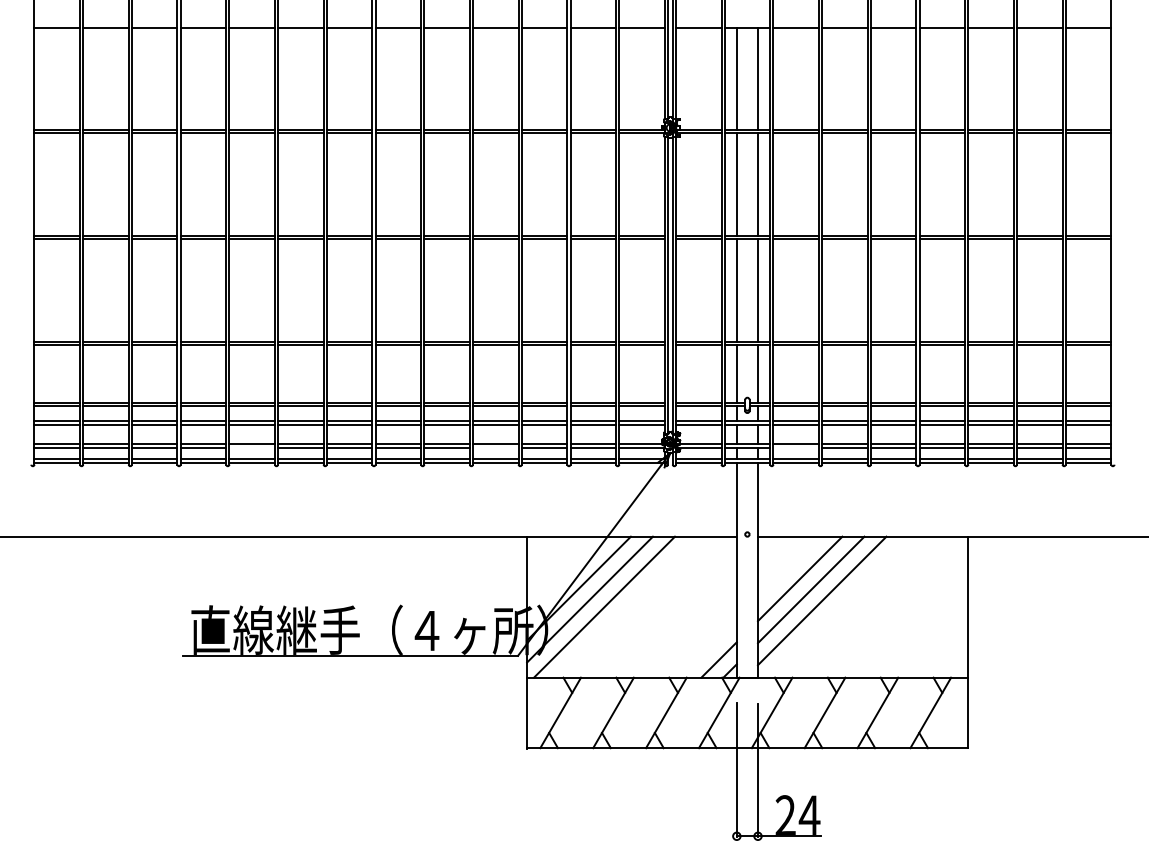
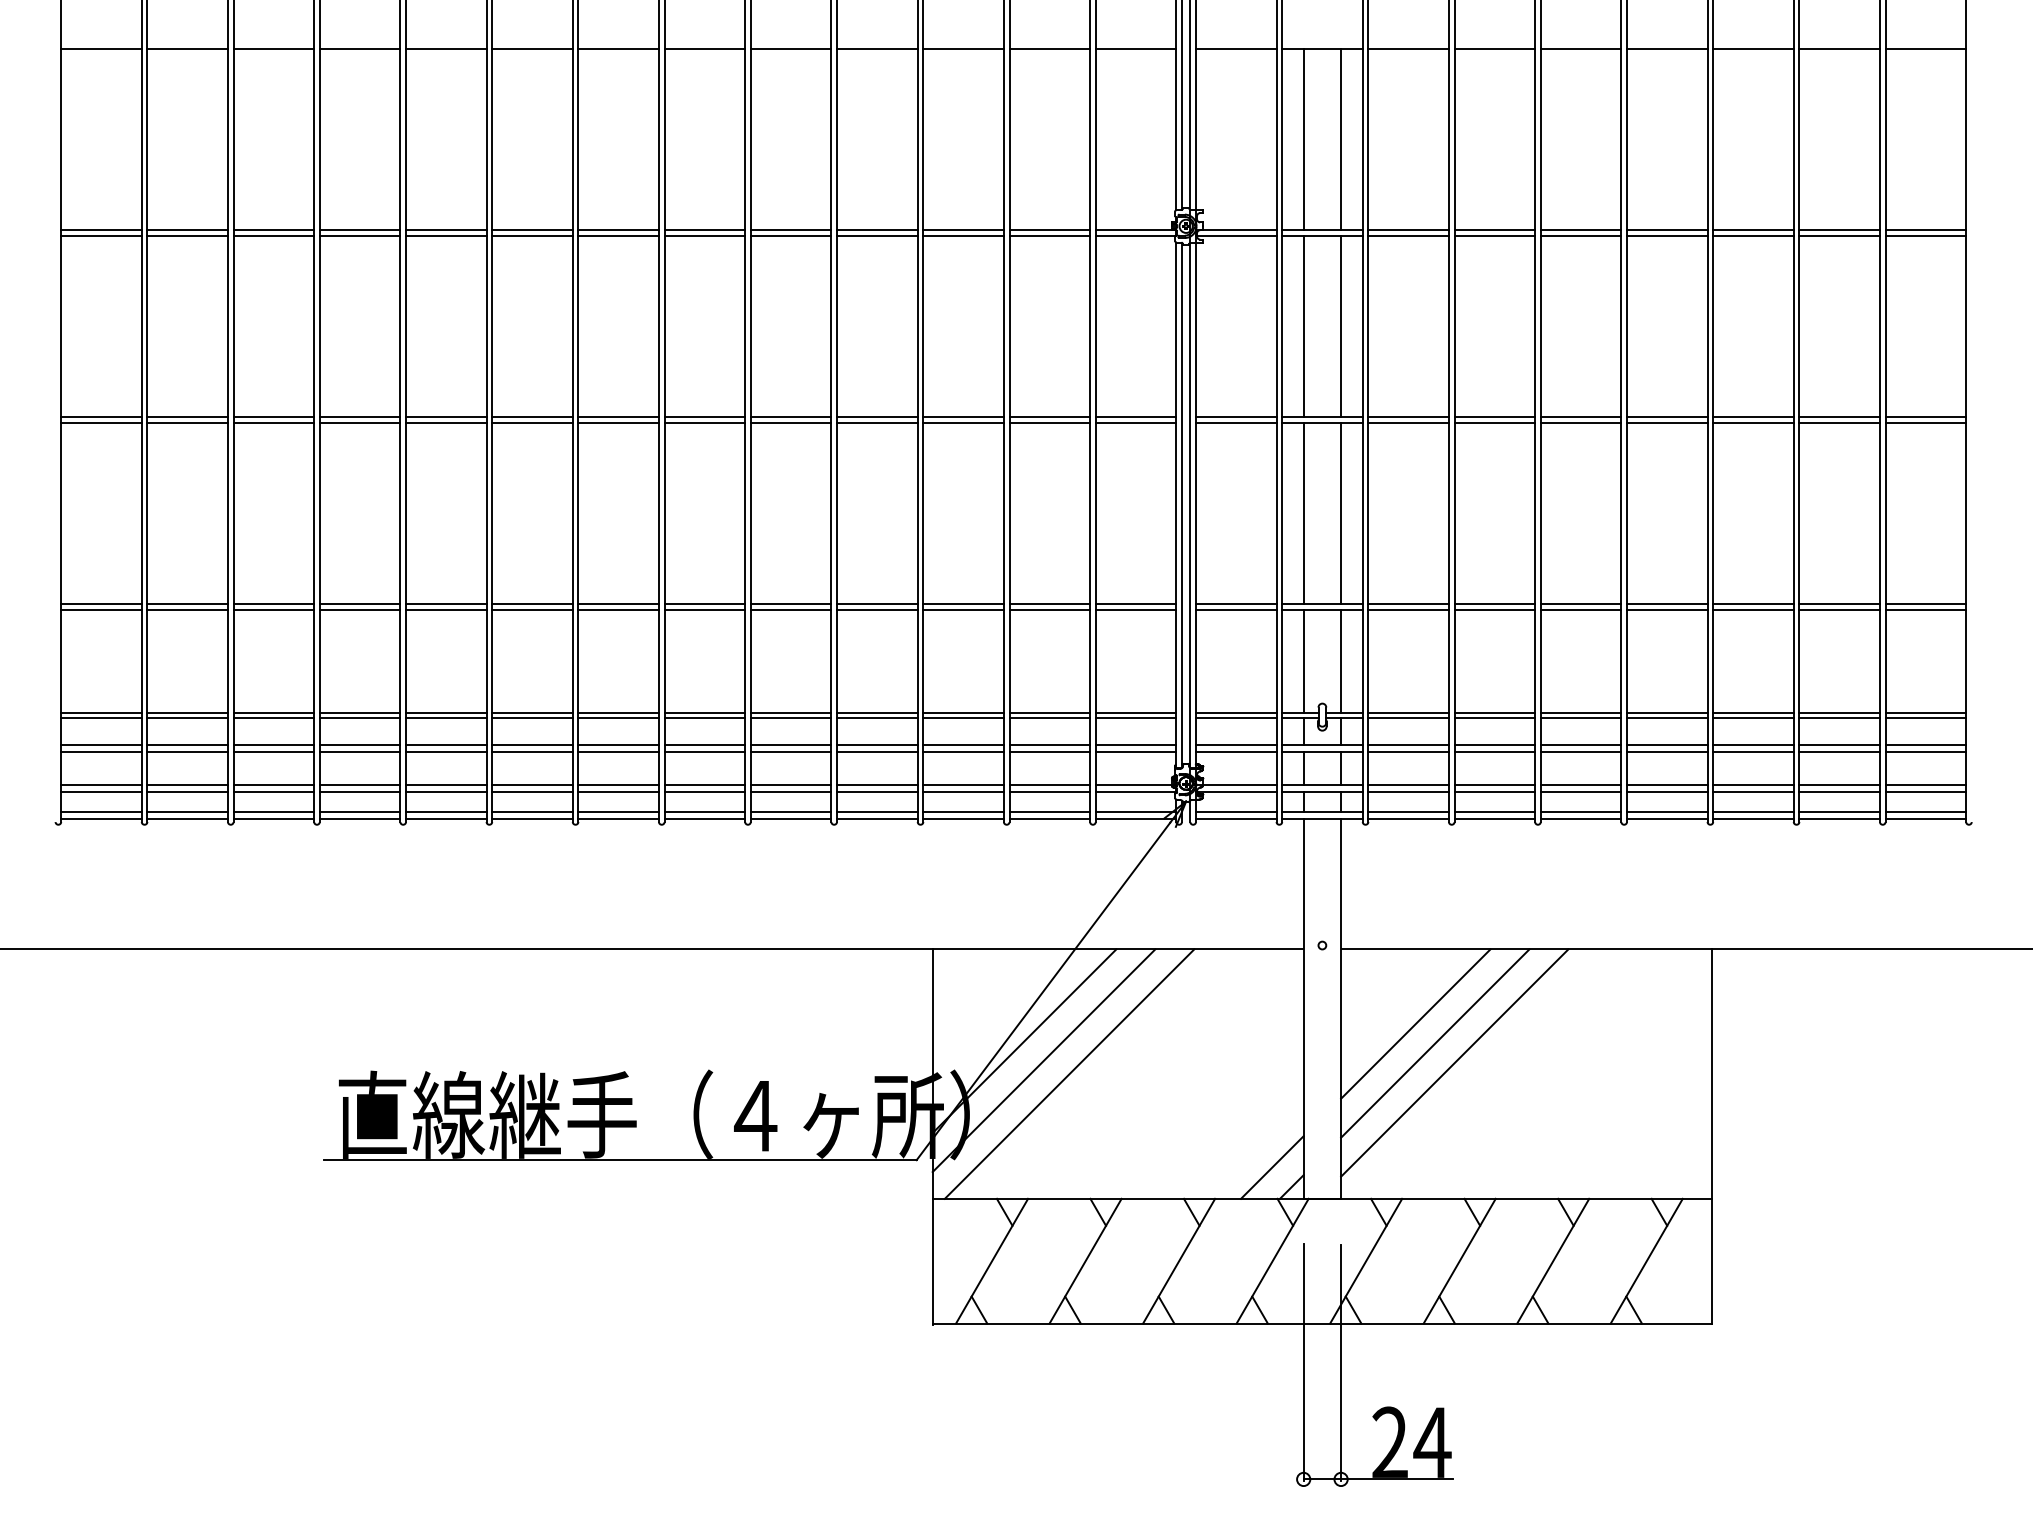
line: (251, 447) -> (445, 791), added
line: (495, 447) -> (876, 791), added
line: (795, 447) -> (1407, 791), added

